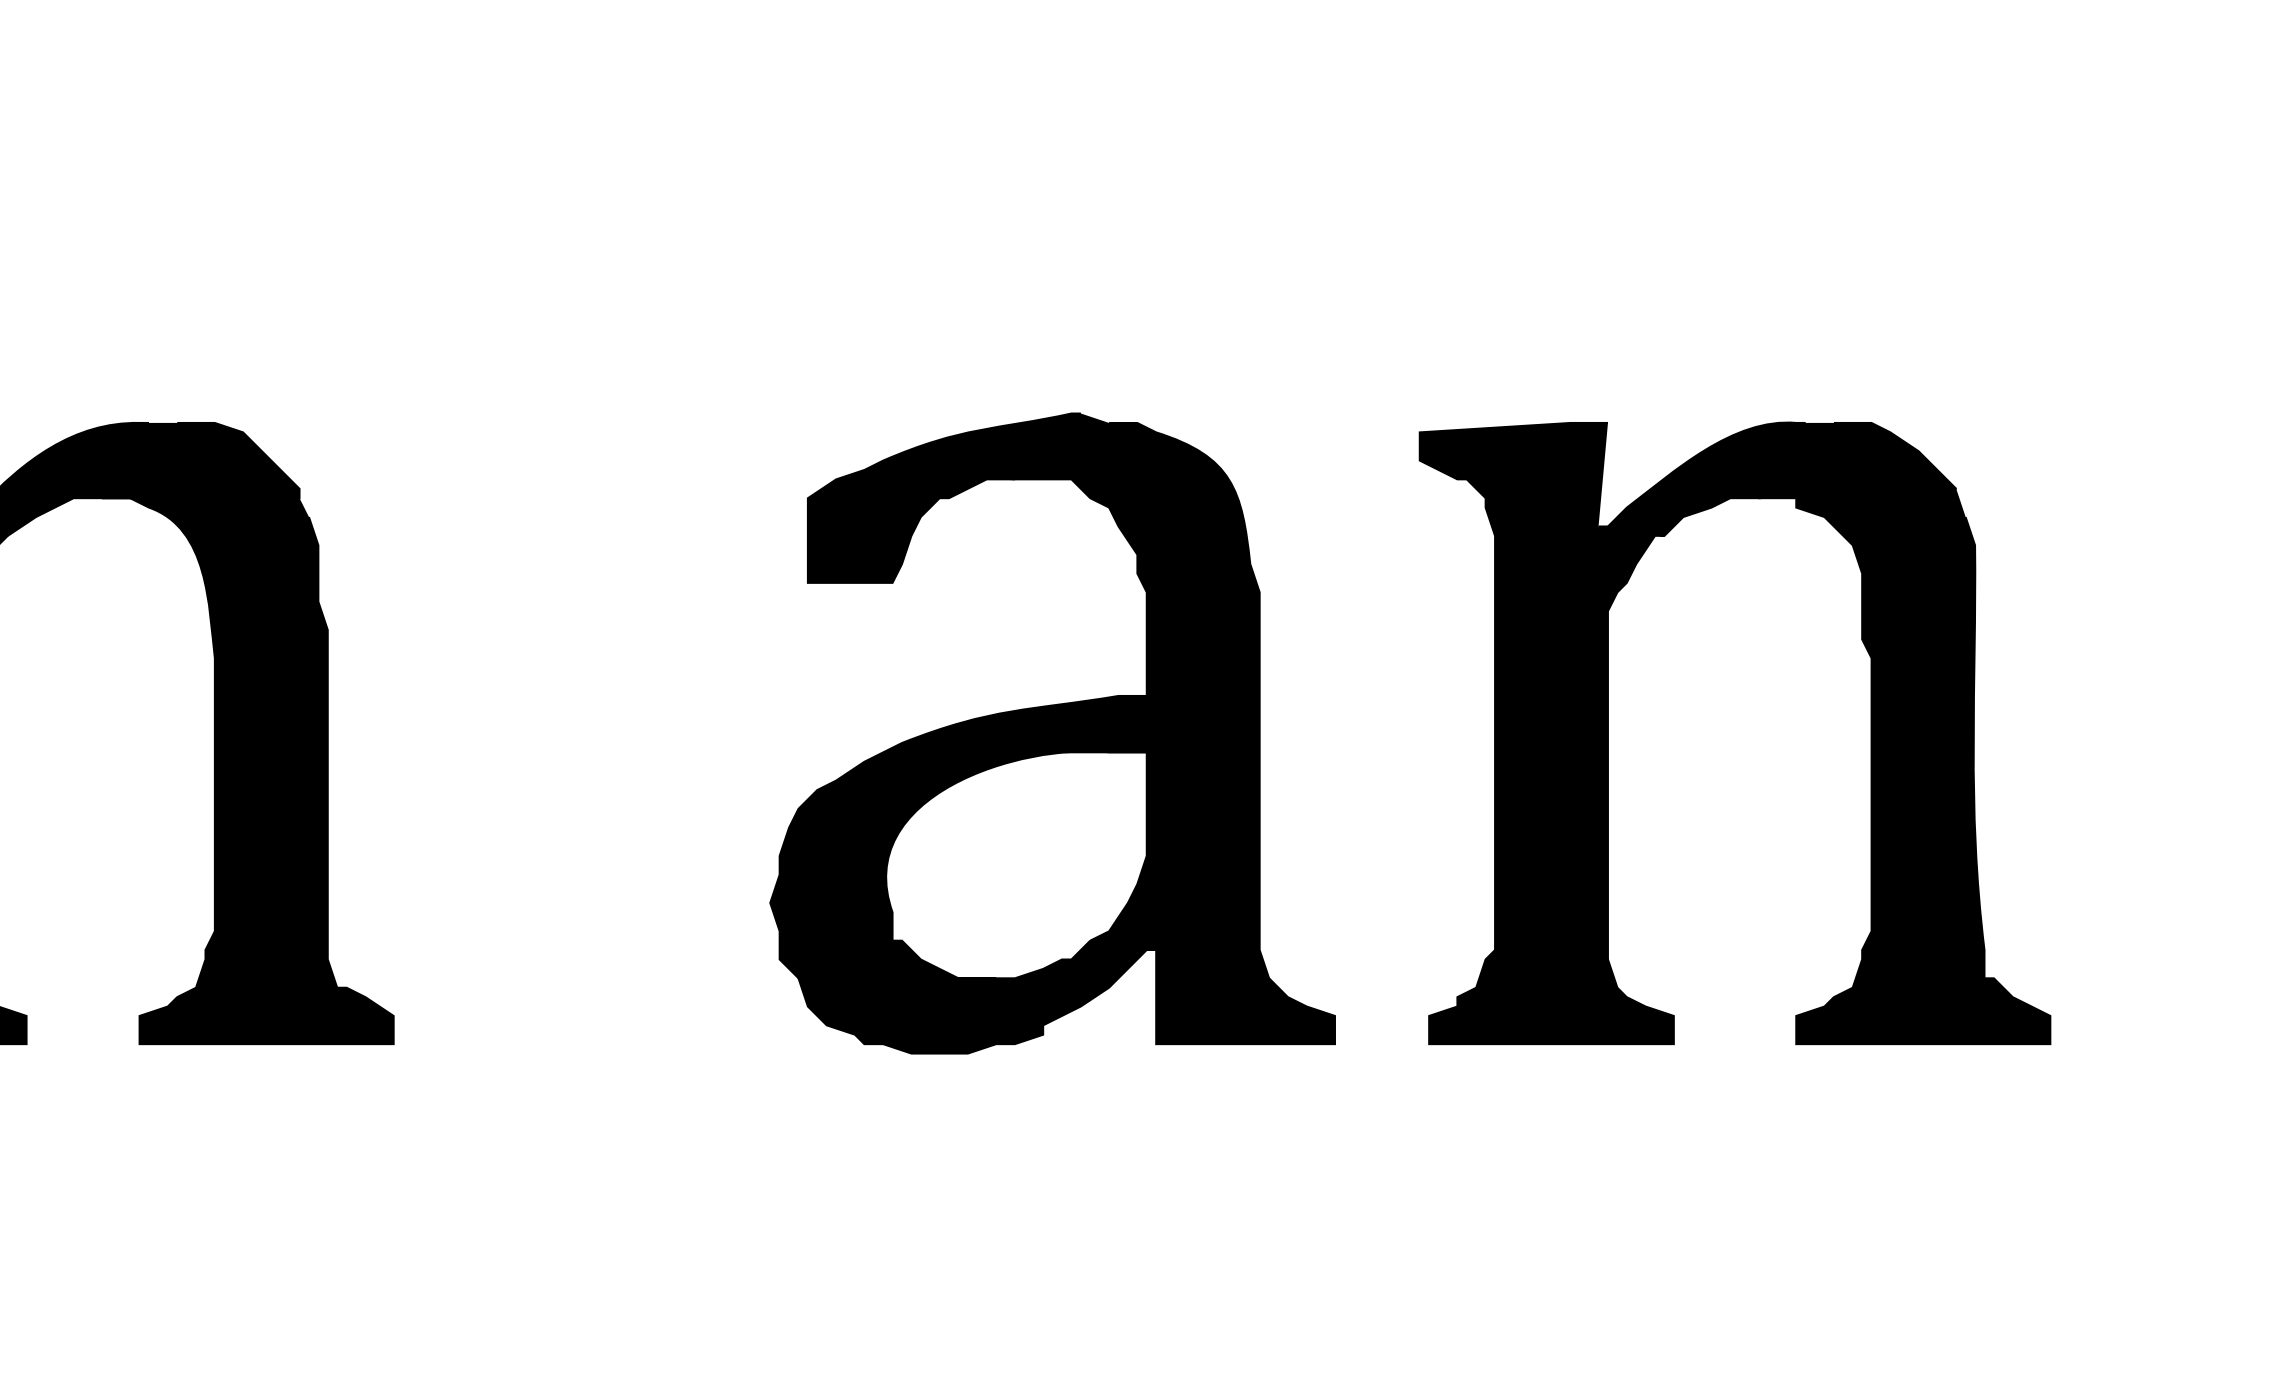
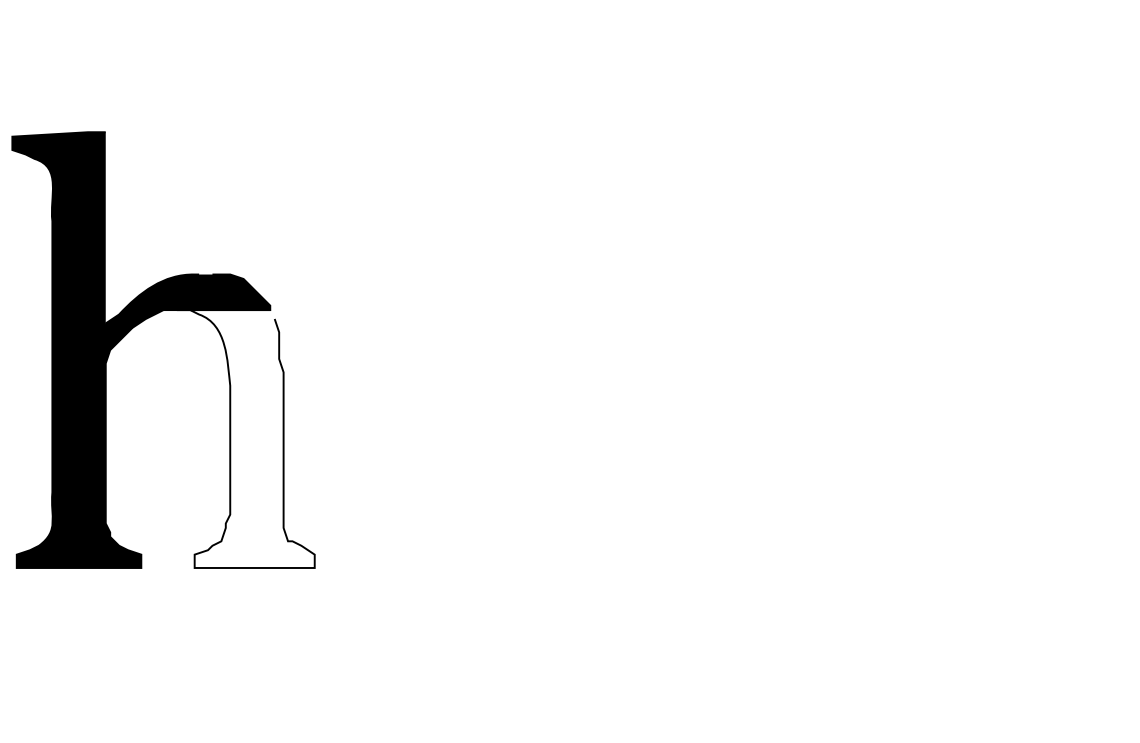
part: (1610, 731) -> (889, 420), removed
part: (1051, 734) -> (625, 421), removed
fill: (247, 770) -> (245, 438), removed

